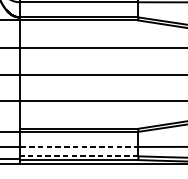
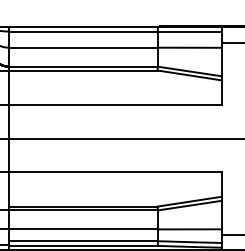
line: (80, 147) -> (84, 229), dashed -> solid
line: (79, 156) -> (83, 241), dashed -> solid

